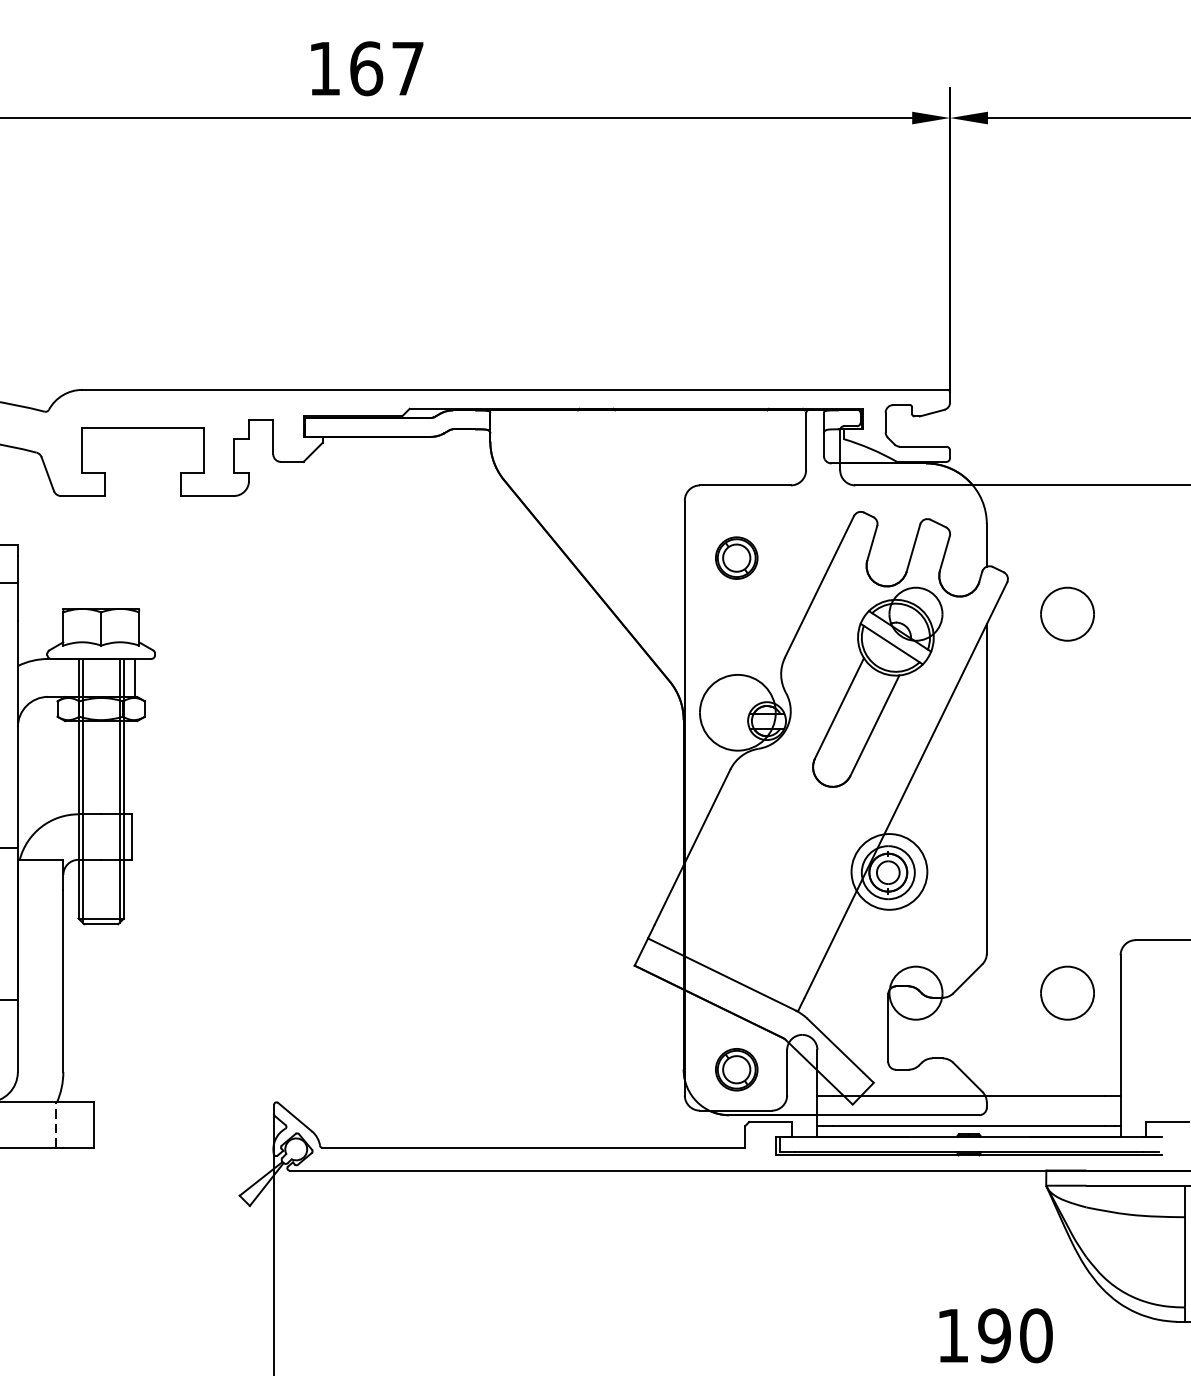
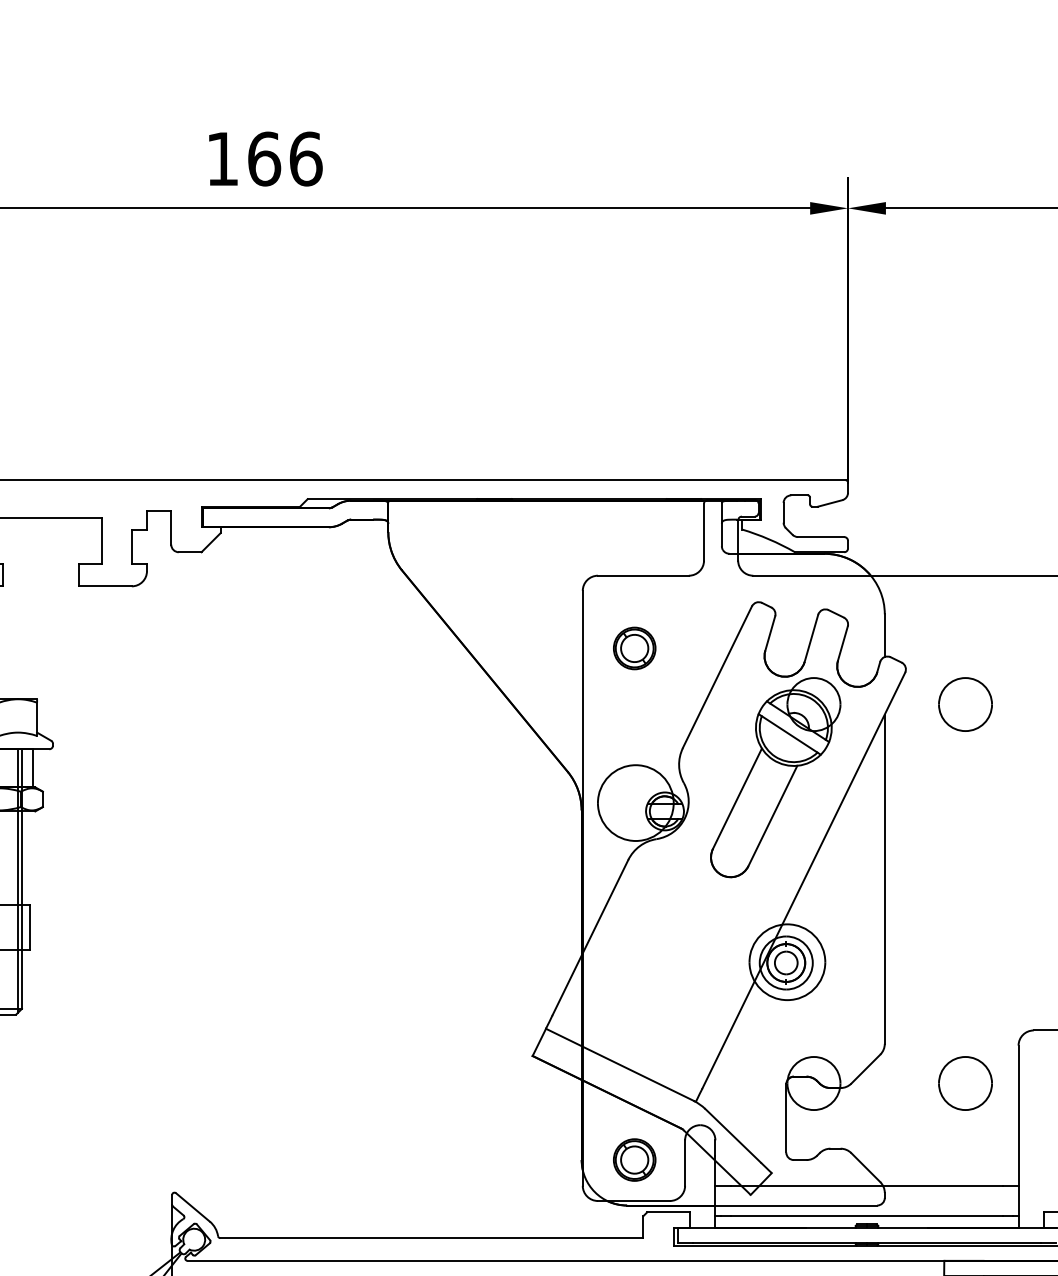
text: (408, 68) -> (306, 158), 167 -> 166

